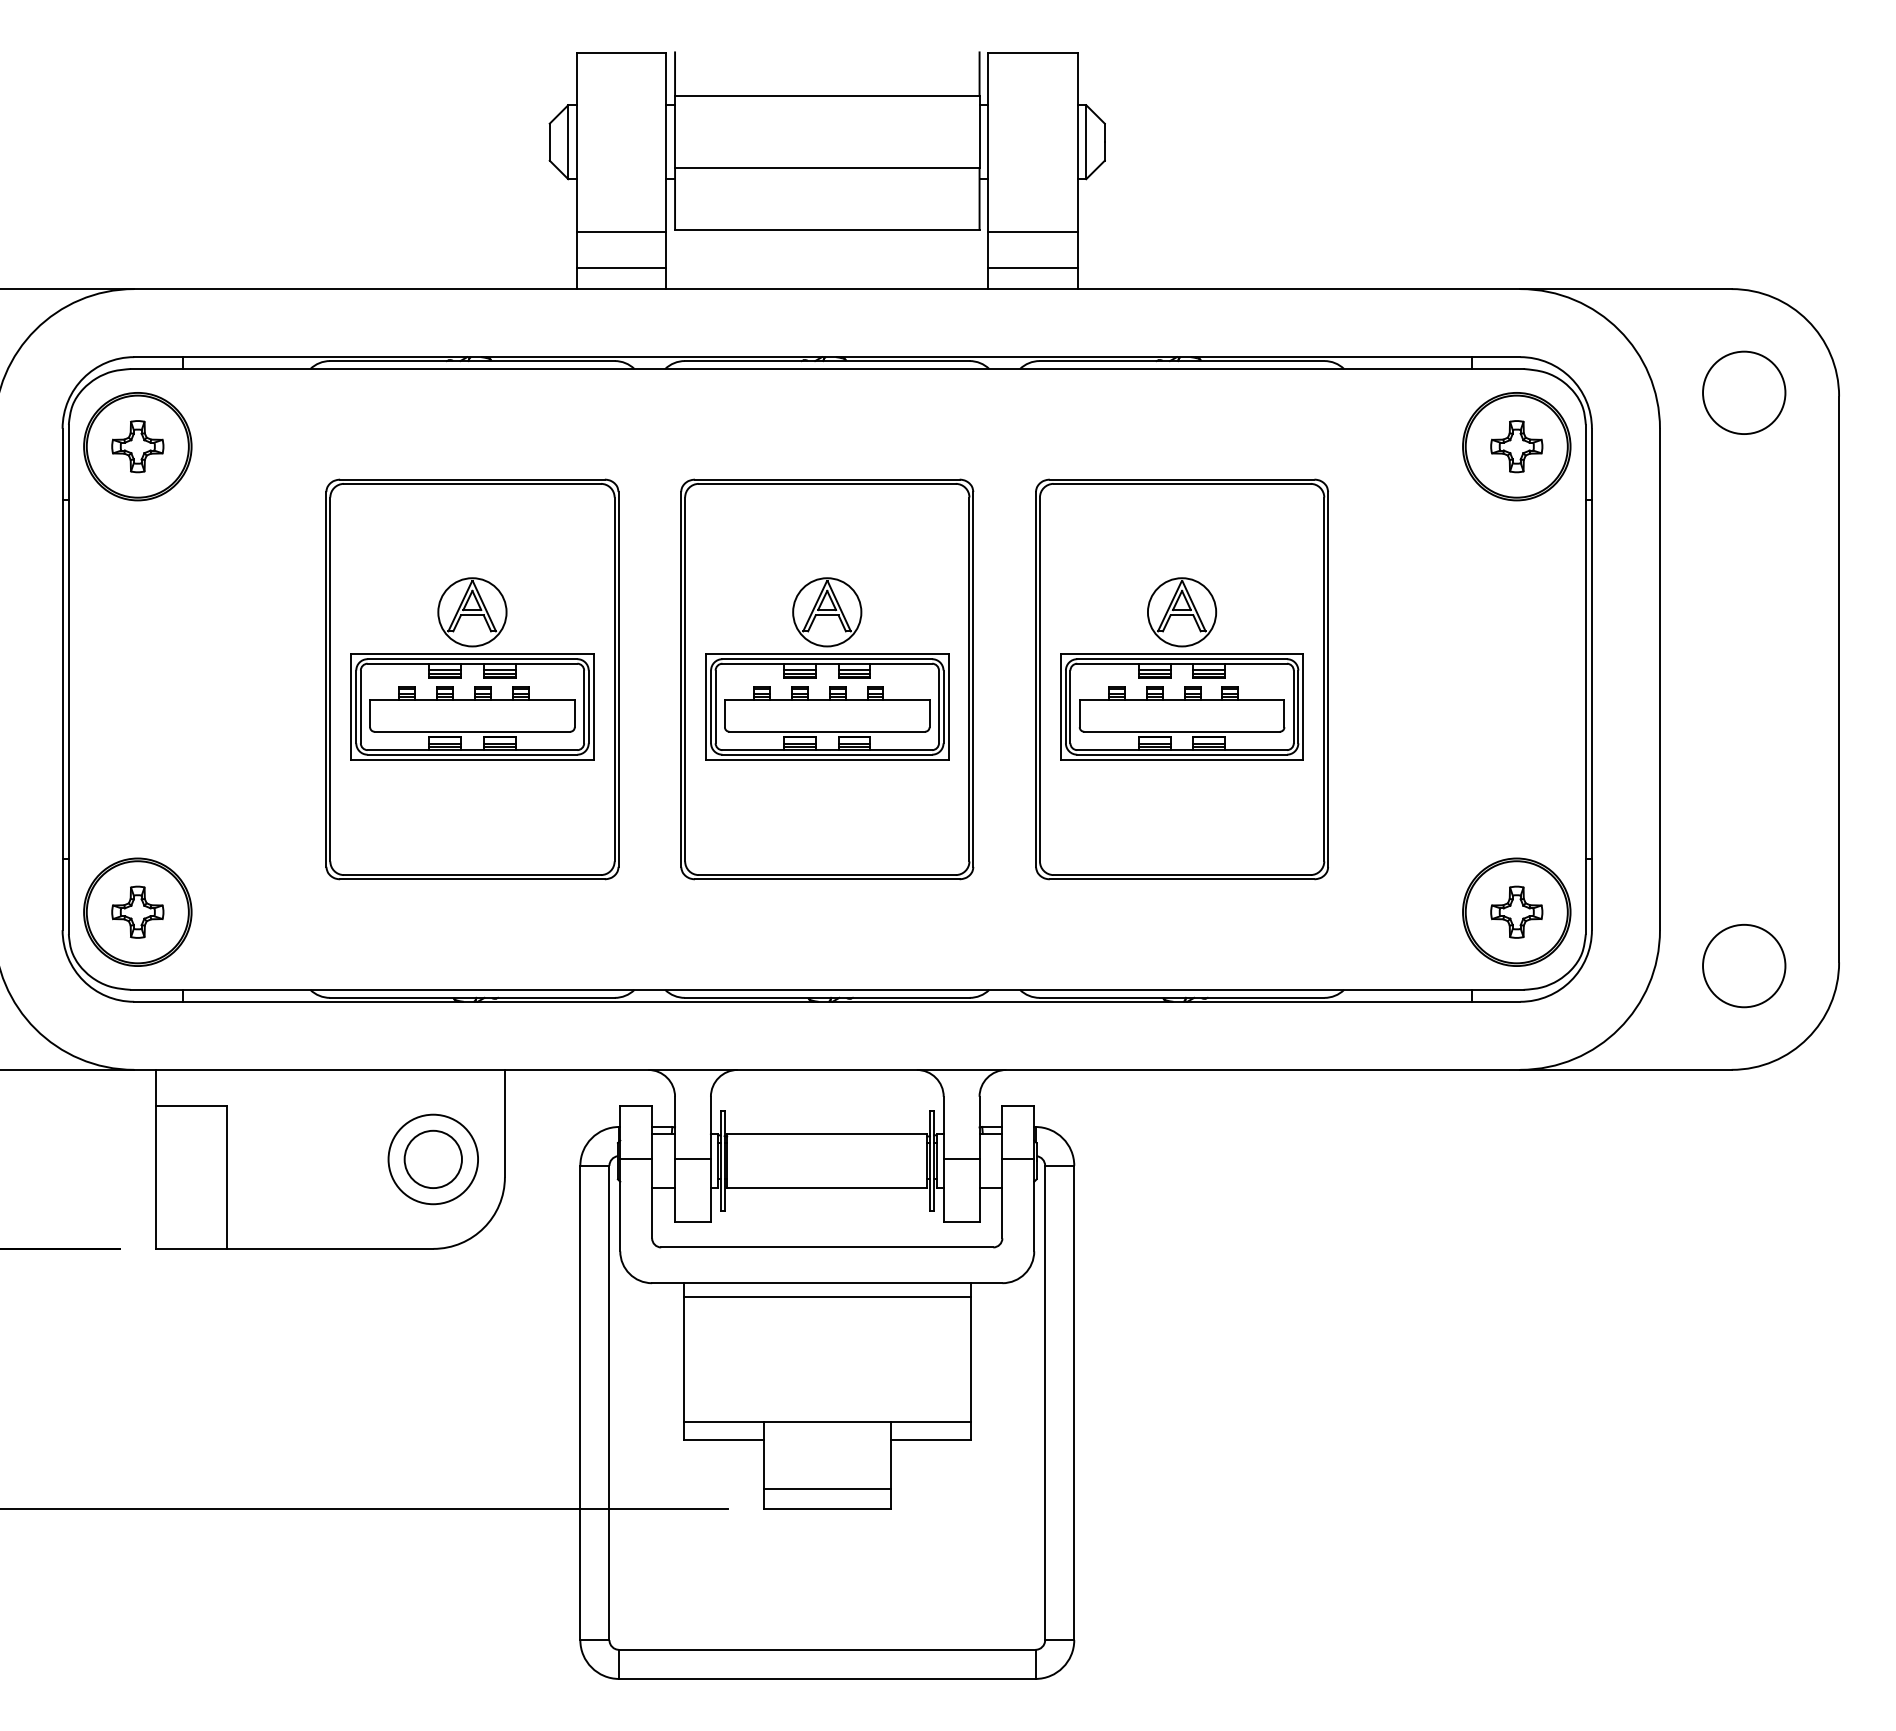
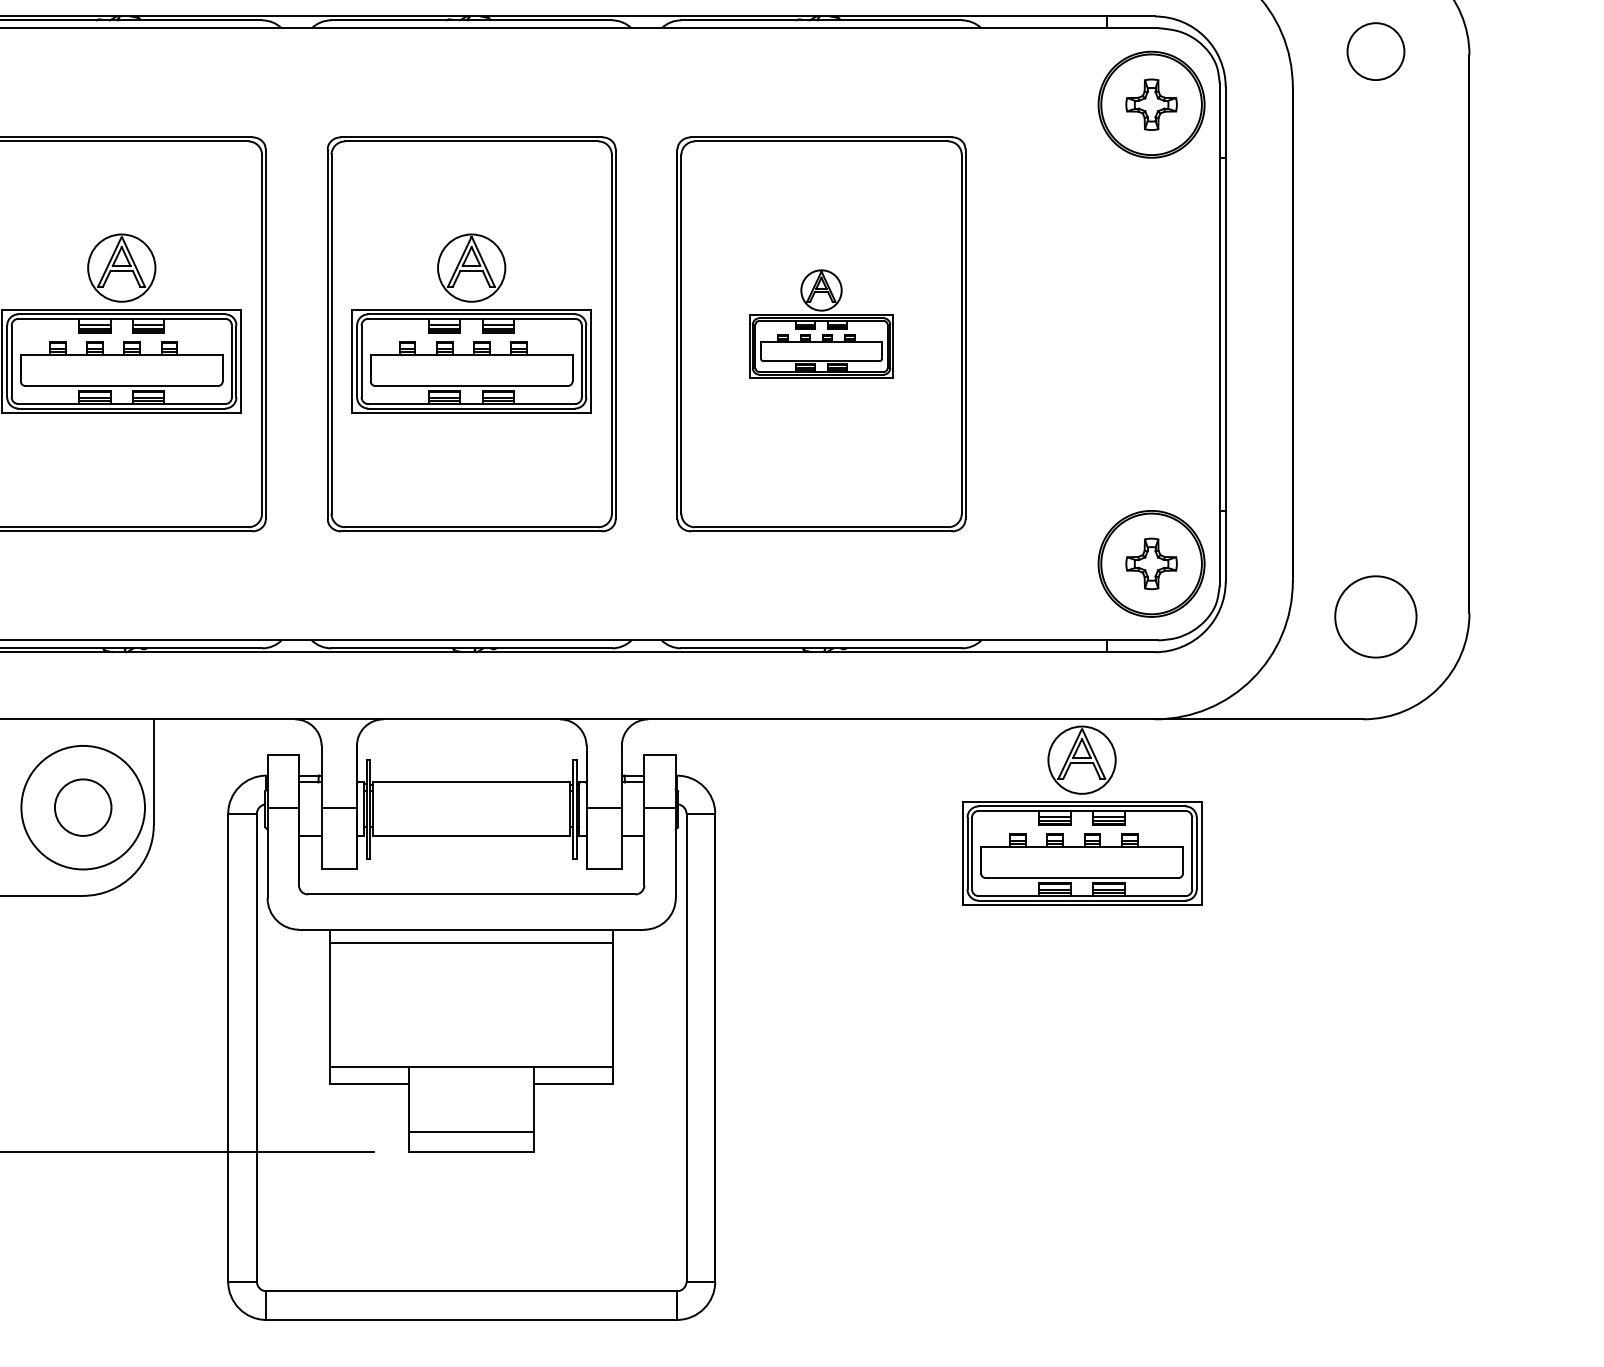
circle: (1744, 392) -> (1376, 51), size x0.7
part: (1181, 668) -> (820, 323), size x0.6
circle: (433, 1159) -> (83, 807), size x1.4
part: (1446, 1167) -> (1082, 815), added

